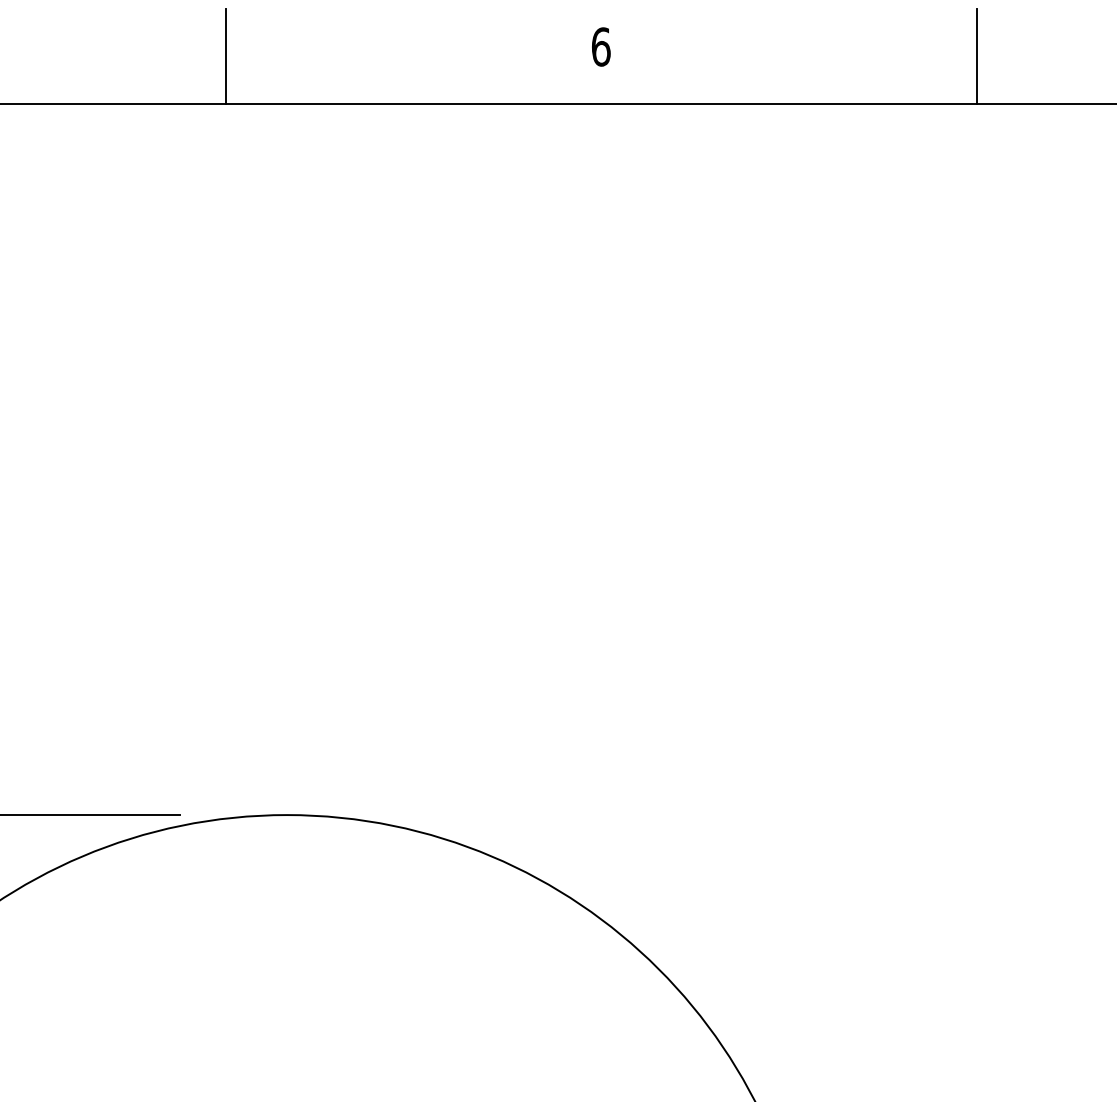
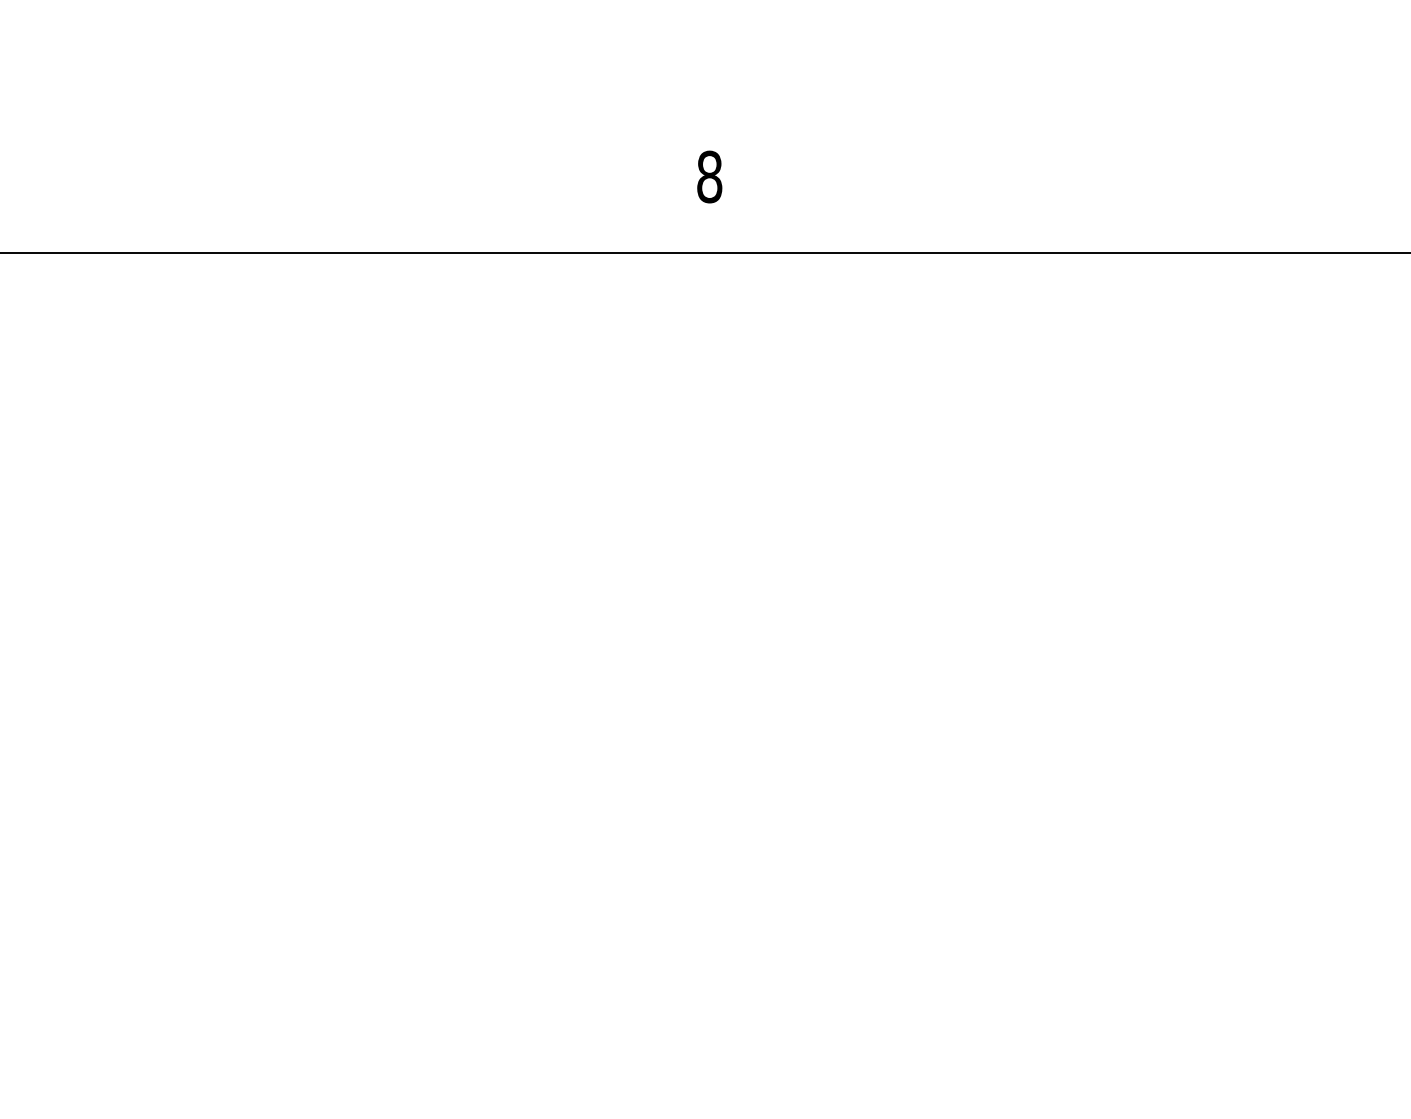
text: (600, 46) -> (708, 176), 6 -> 8
line: (225, 56) -> (207, 189), removed
line: (976, 56) -> (1211, 189), removed

